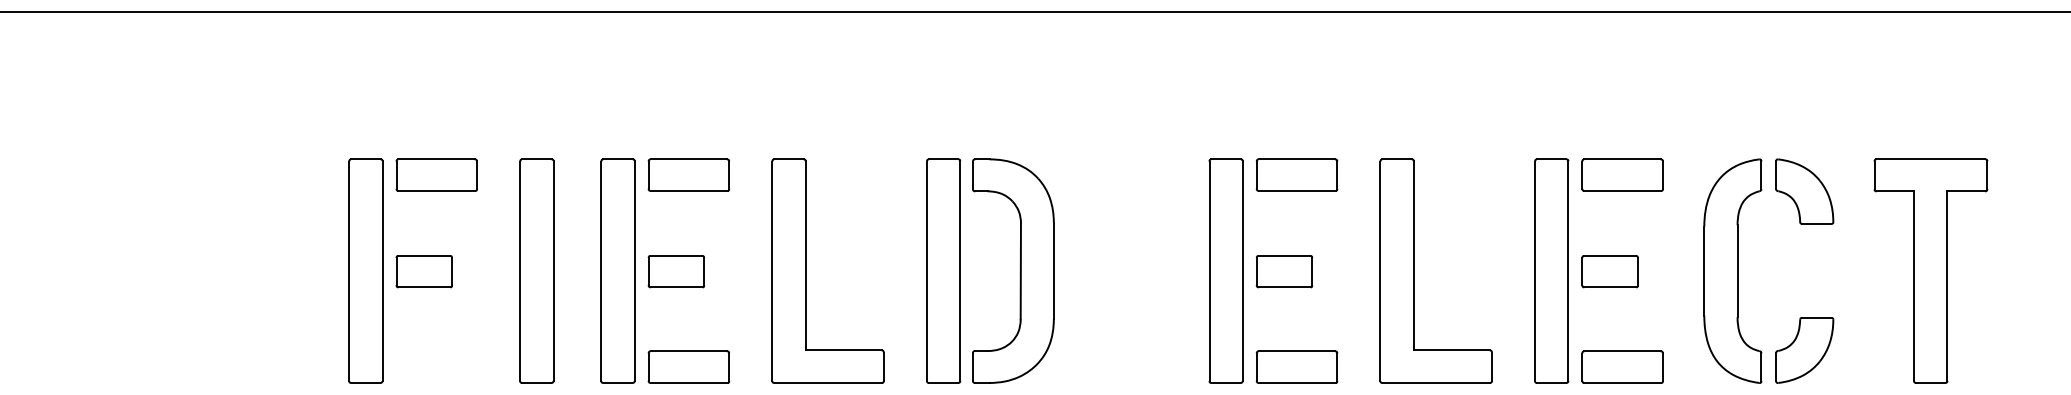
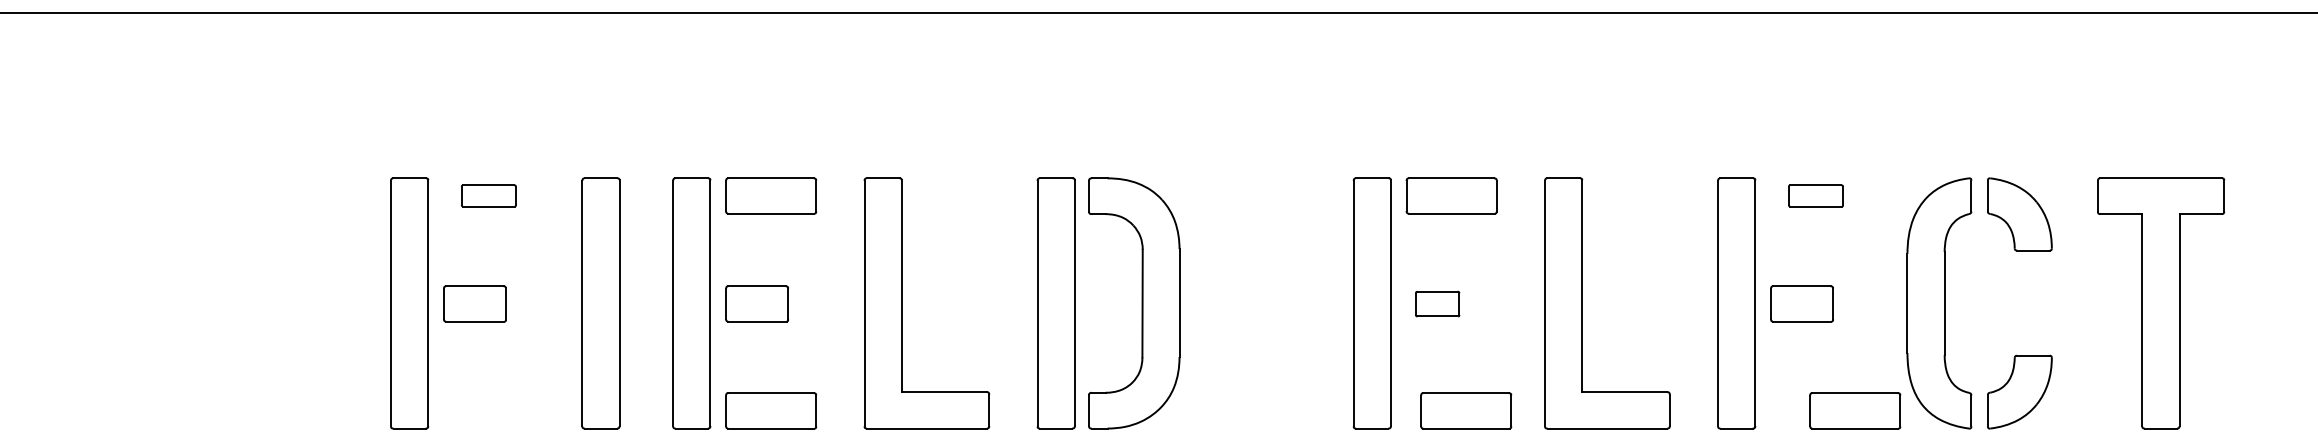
part: (436, 174) -> (488, 195), size x0.6
part: (1622, 174) -> (1815, 195), size x0.6
part: (1284, 271) -> (1437, 303), size x0.7
part: (1296, 366) -> (1465, 410), moved
part: (1622, 366) -> (1855, 410), moved

